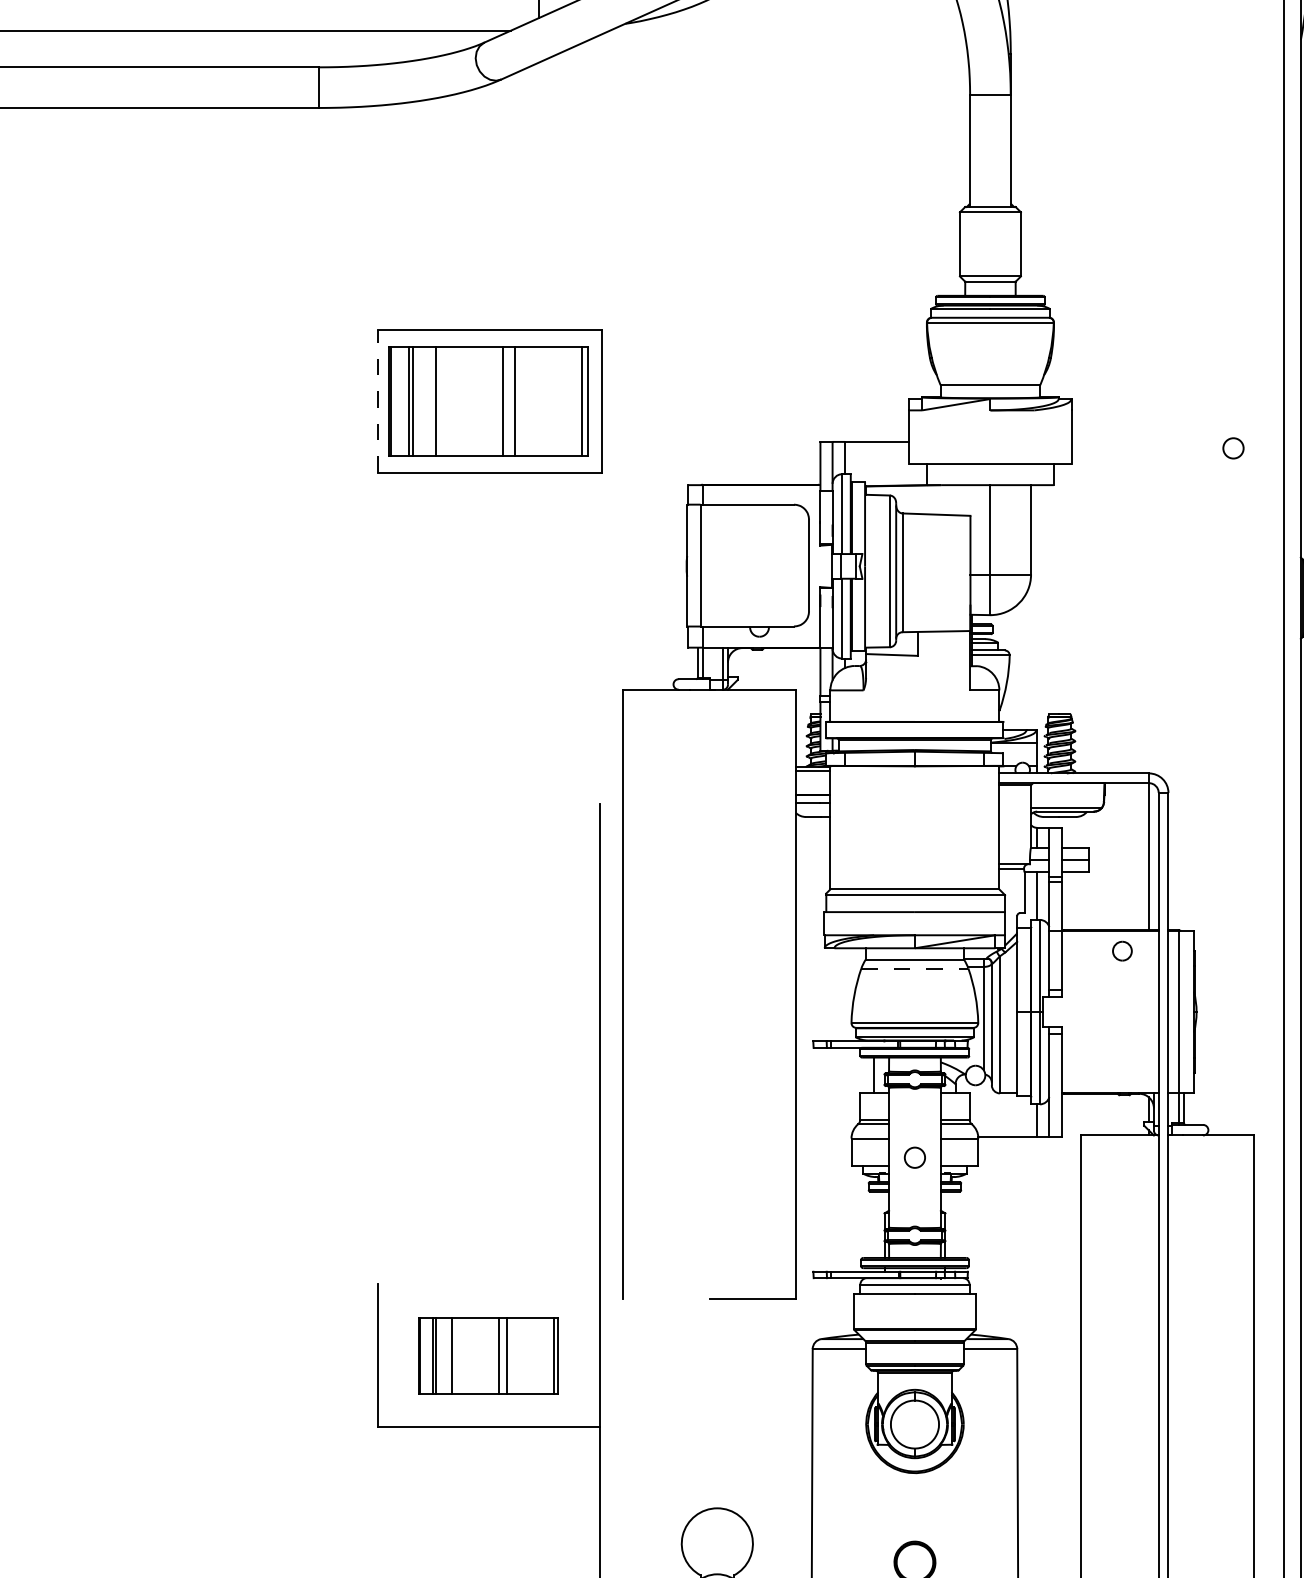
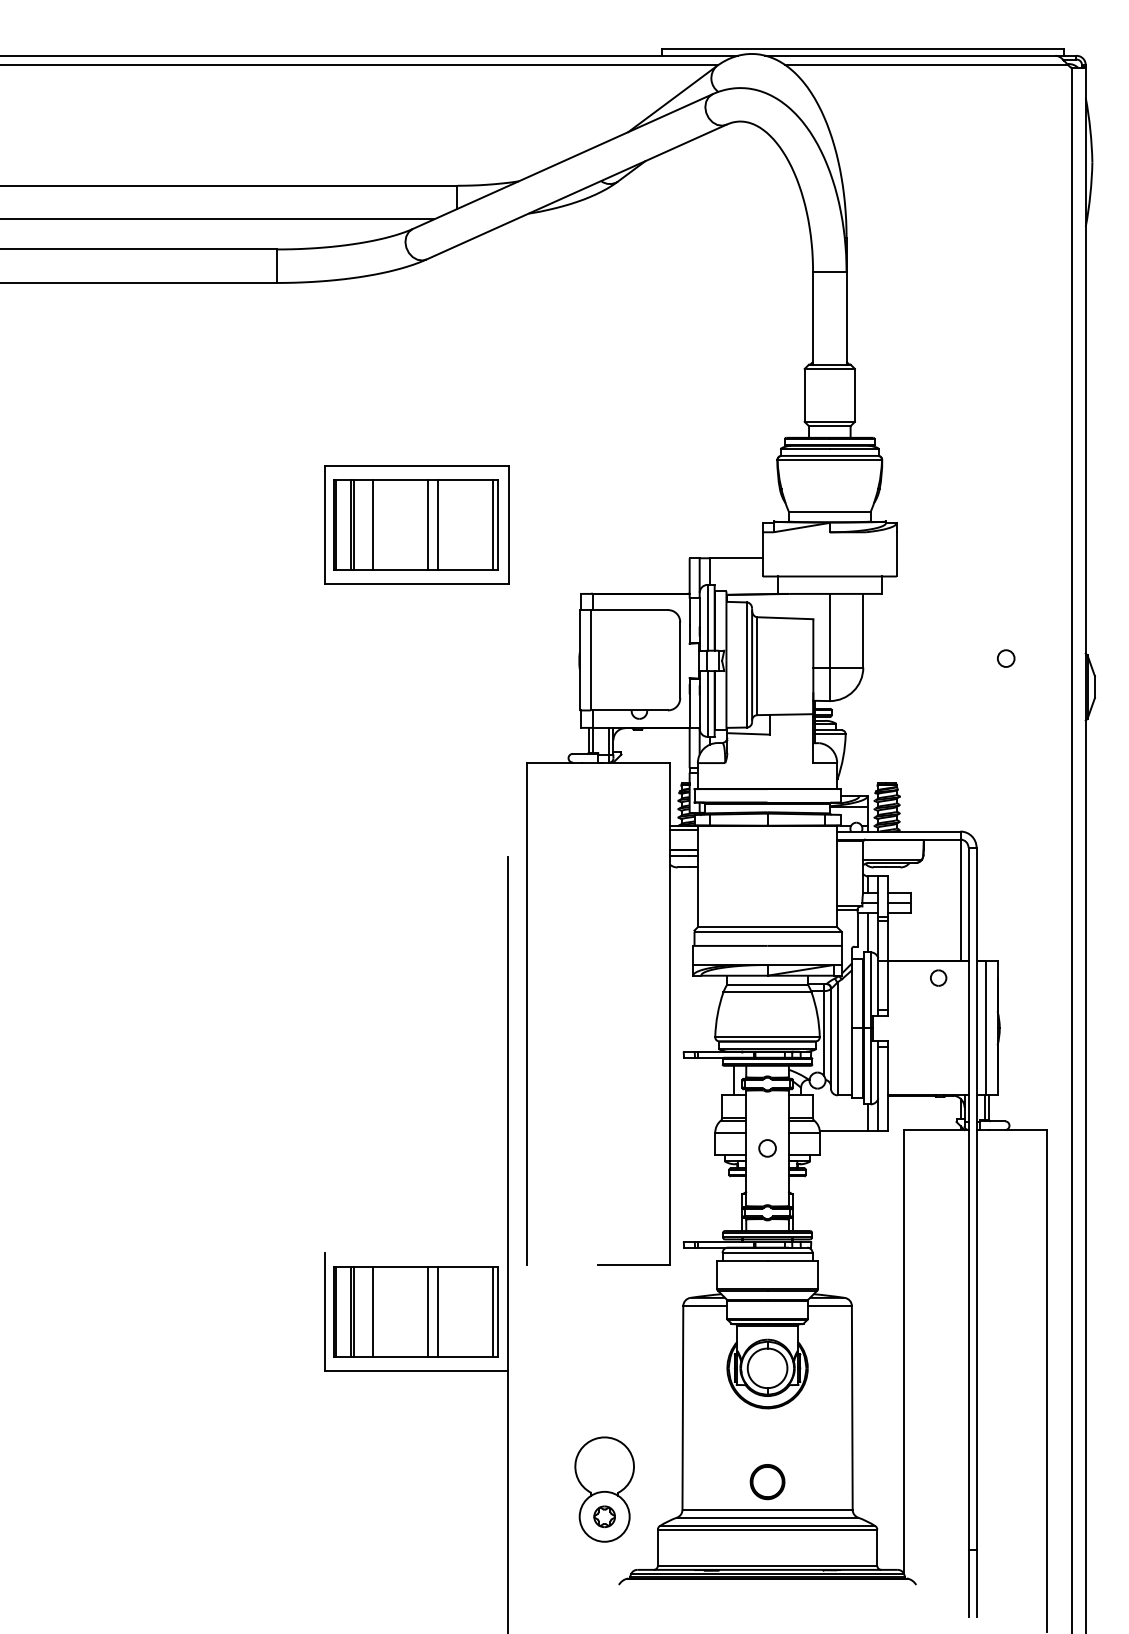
line: (377, 400) -> (324, 524), dashed -> solid
circle: (1232, 448) -> (1005, 658), moved
line: (916, 968) -> (768, 992), dashed -> solid
part: (487, 1355) -> (415, 1311), size x1.43

